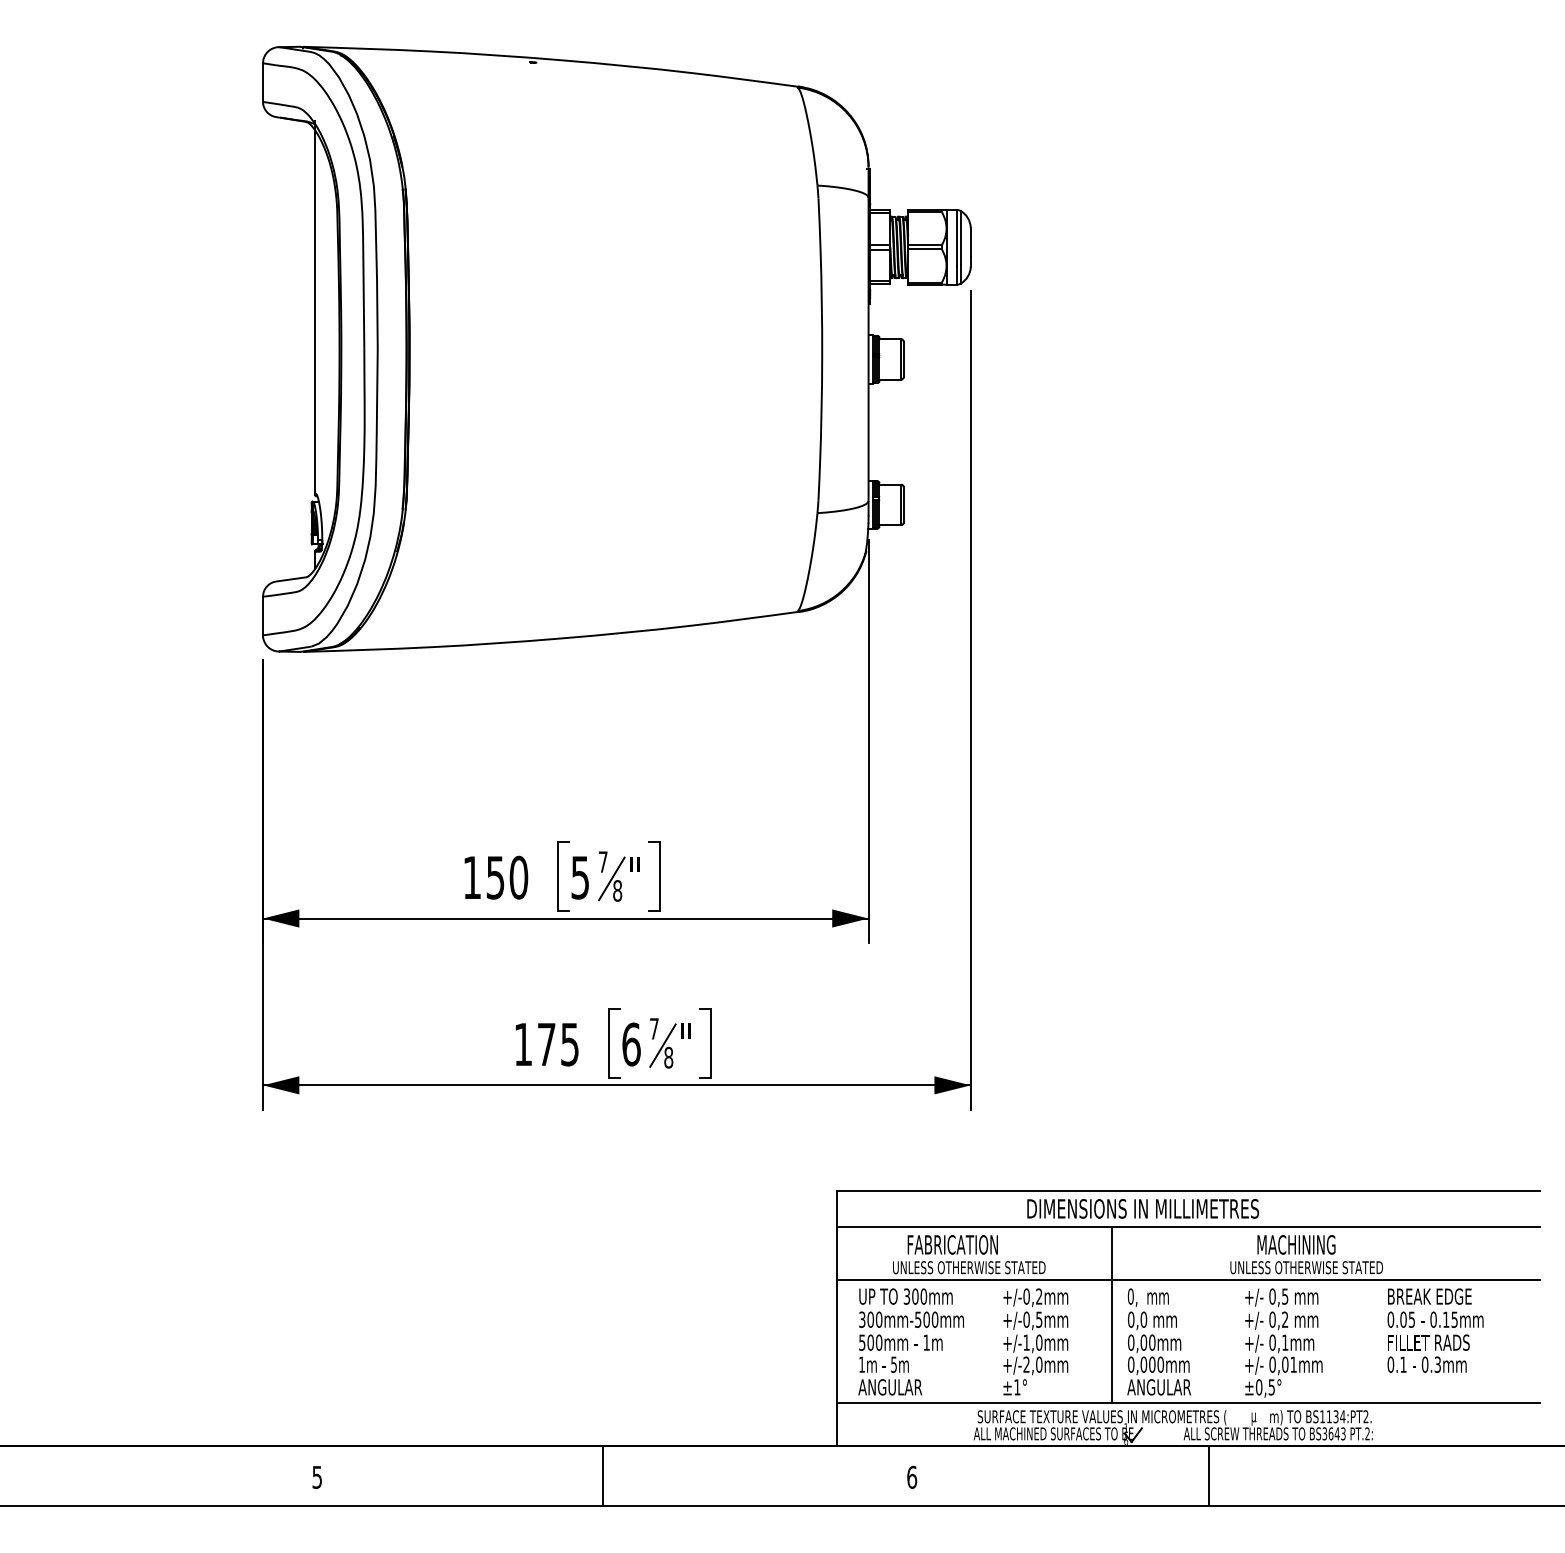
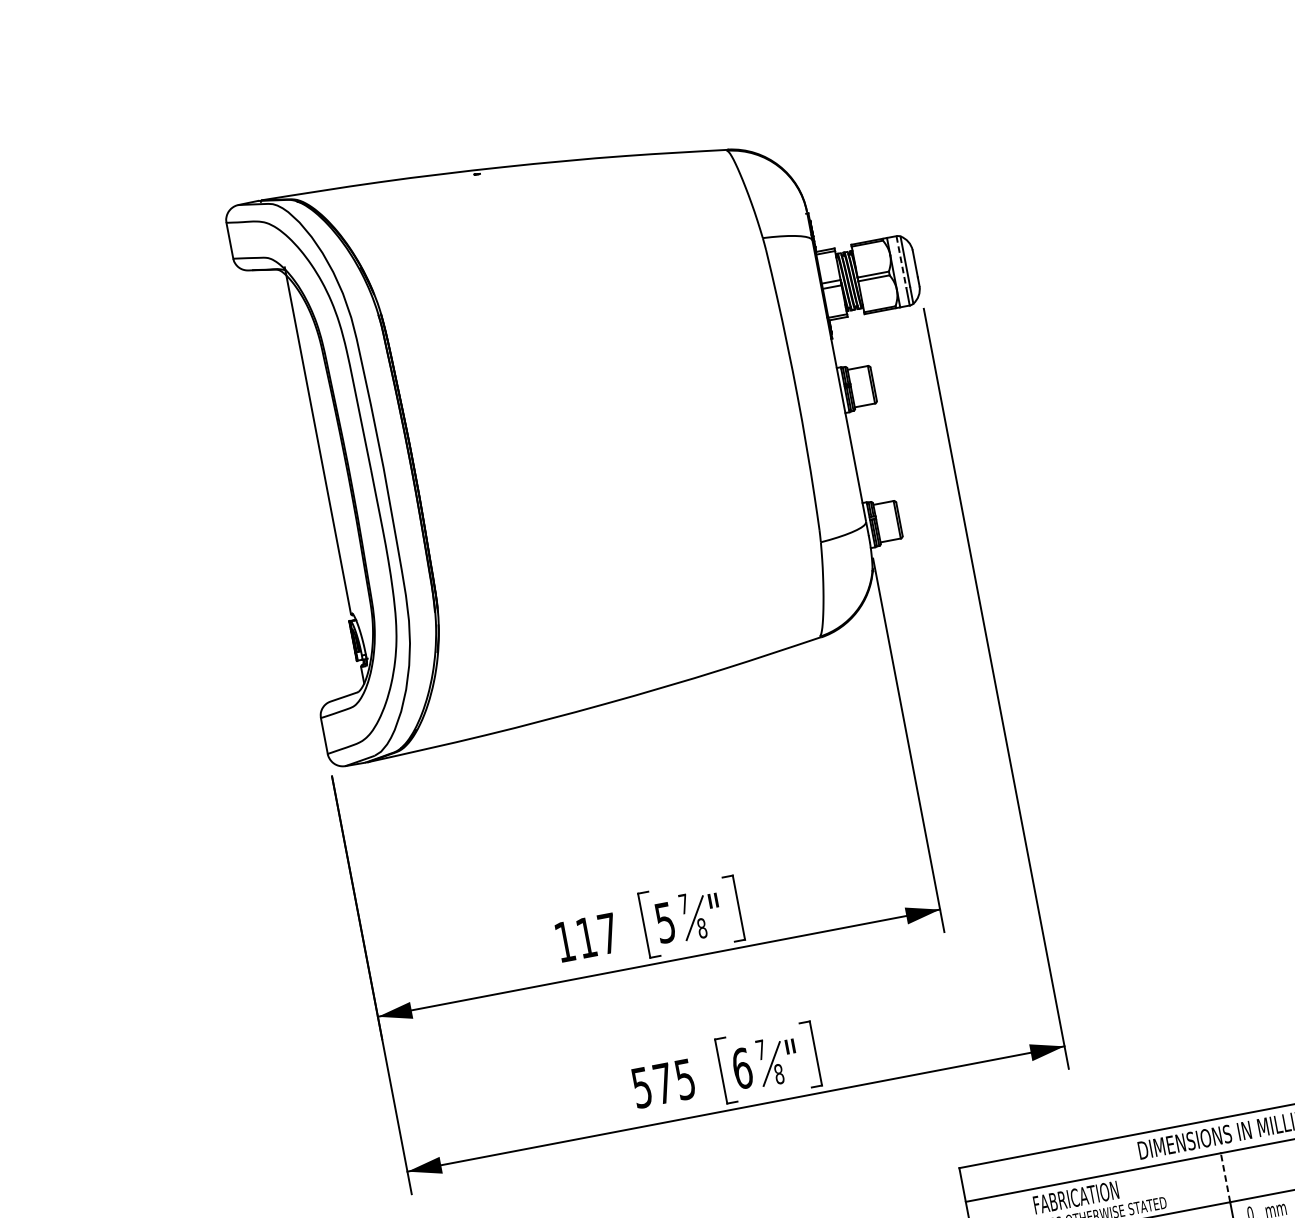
line: (956, 238) -> (901, 262), solid -> dashed
text: (507, 877) -> (597, 935), 150 -> 117
text: (522, 1044) -> (641, 1087), 175 -> 575
line: (1112, 1253) -> (1225, 1177), solid -> dashed

